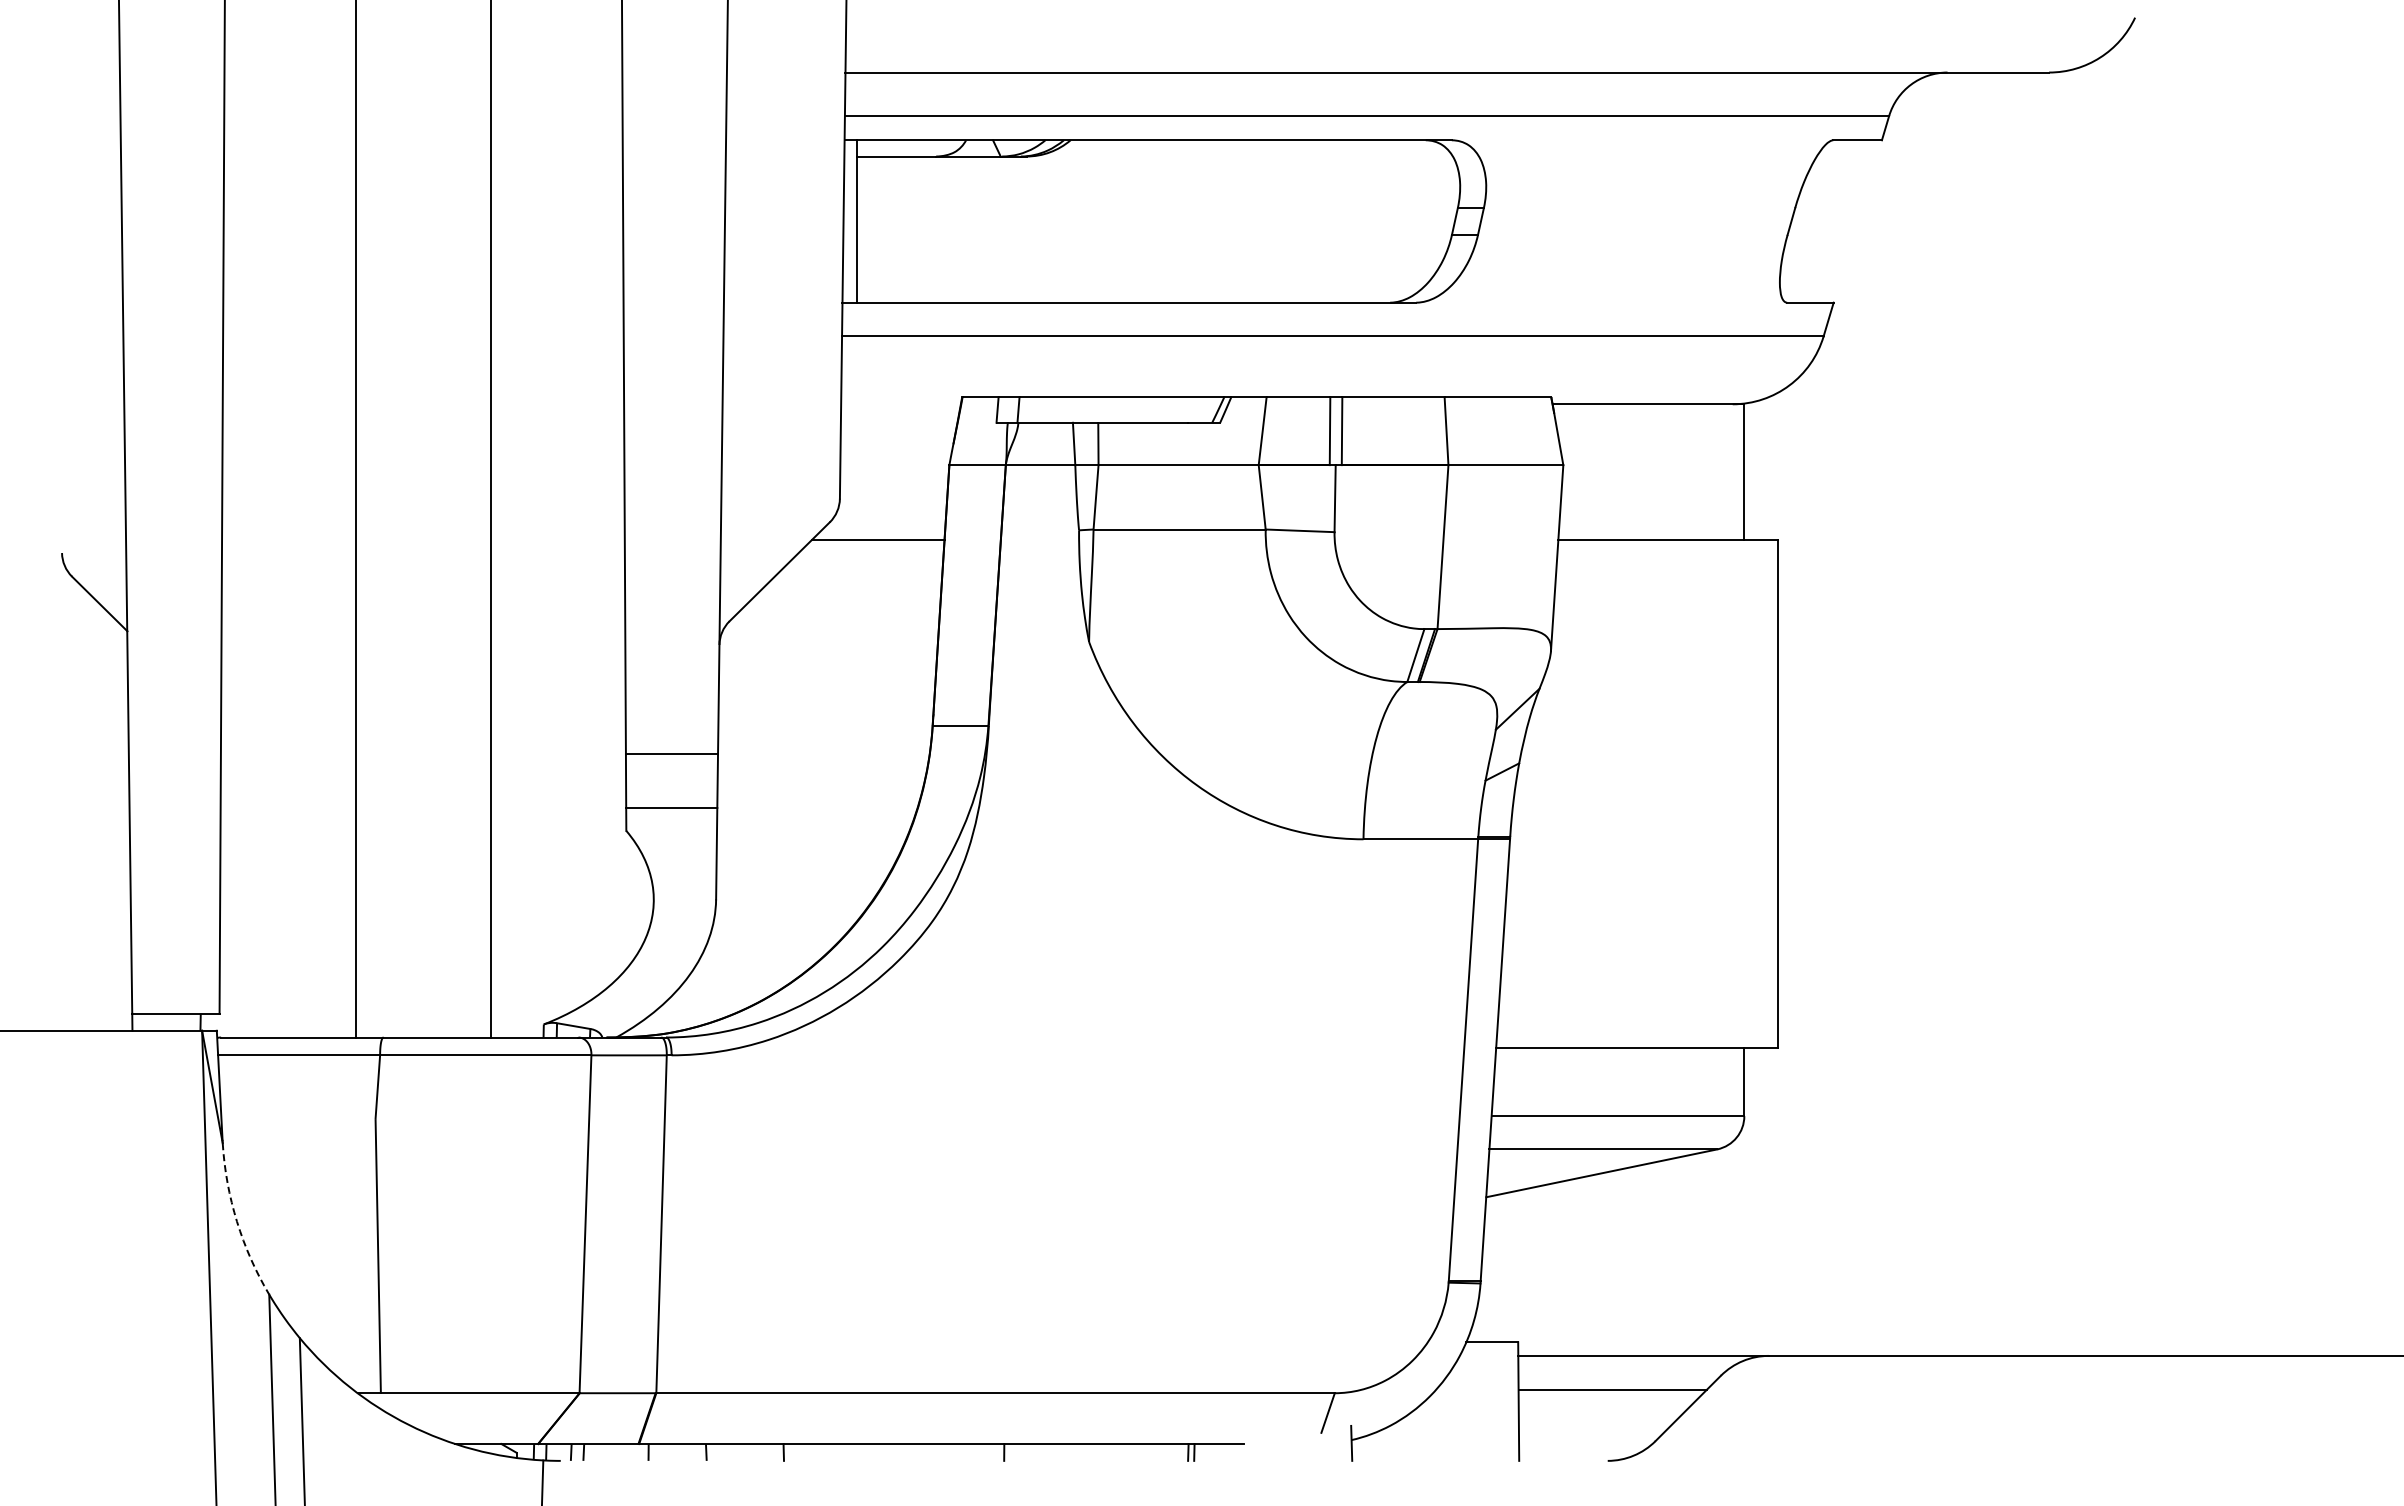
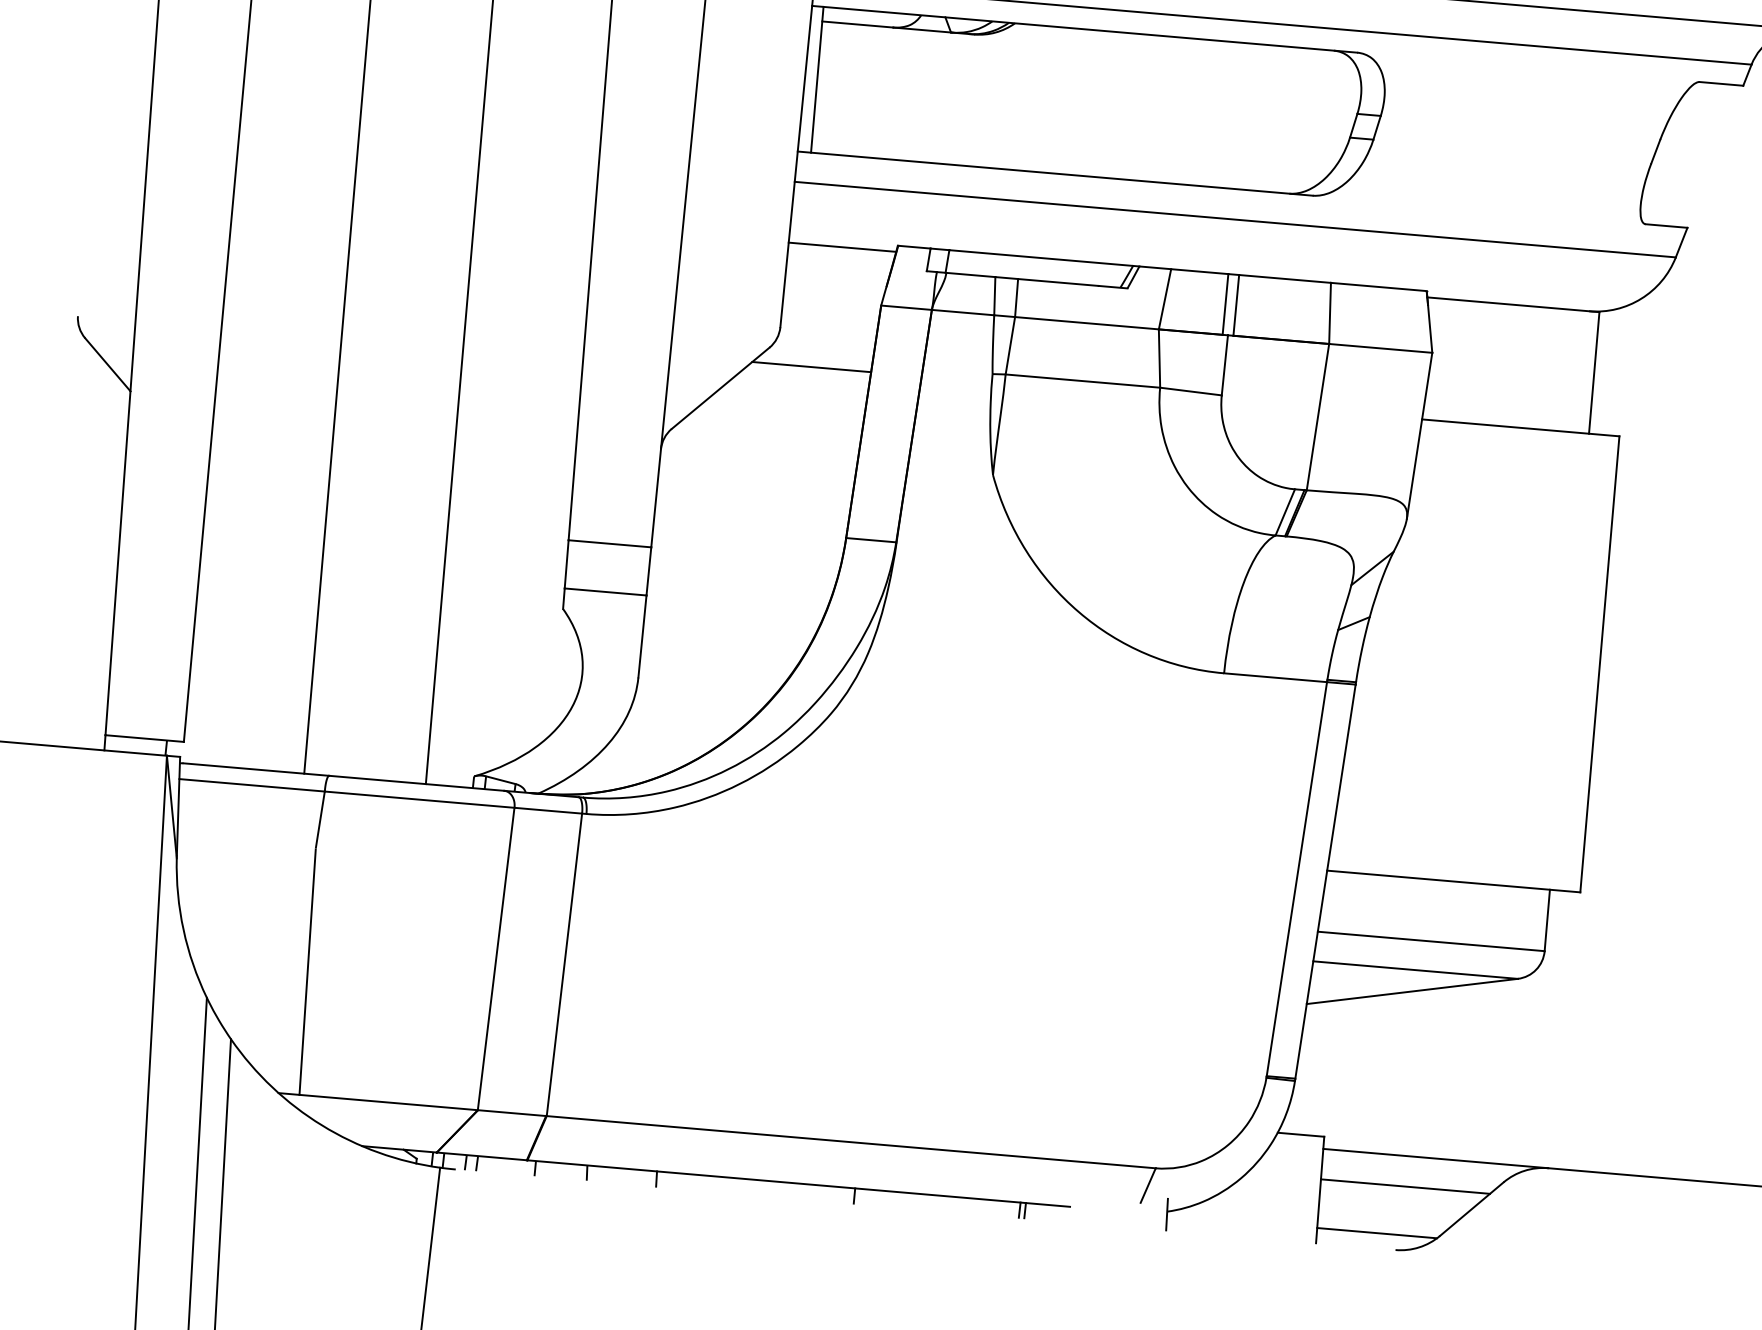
line: (900, 404) -> (841, 247), added
arc: (237, 1221) -> (184, 929), dashed -> solid
line: (1585, 1443) -> (1376, 1232), added

